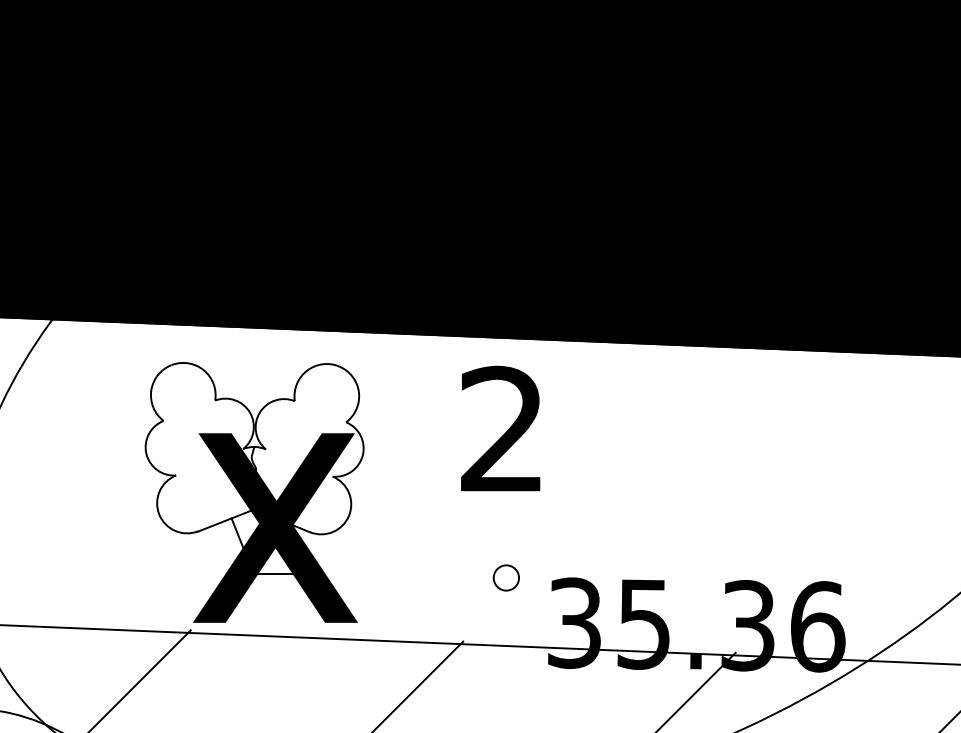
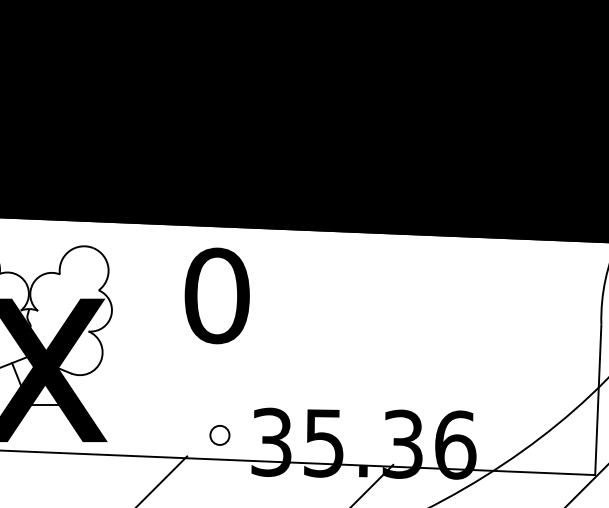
text: (502, 429) -> (217, 295), 2 -> 0
circle: (505, 577) -> (219, 435), moved

